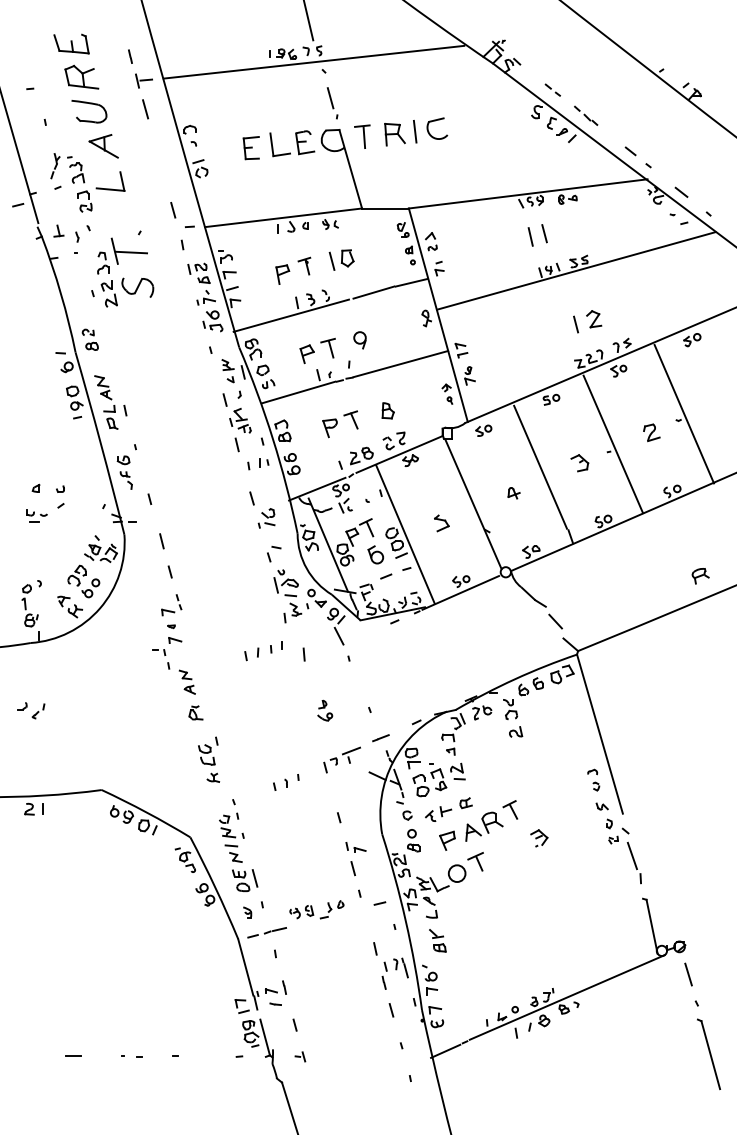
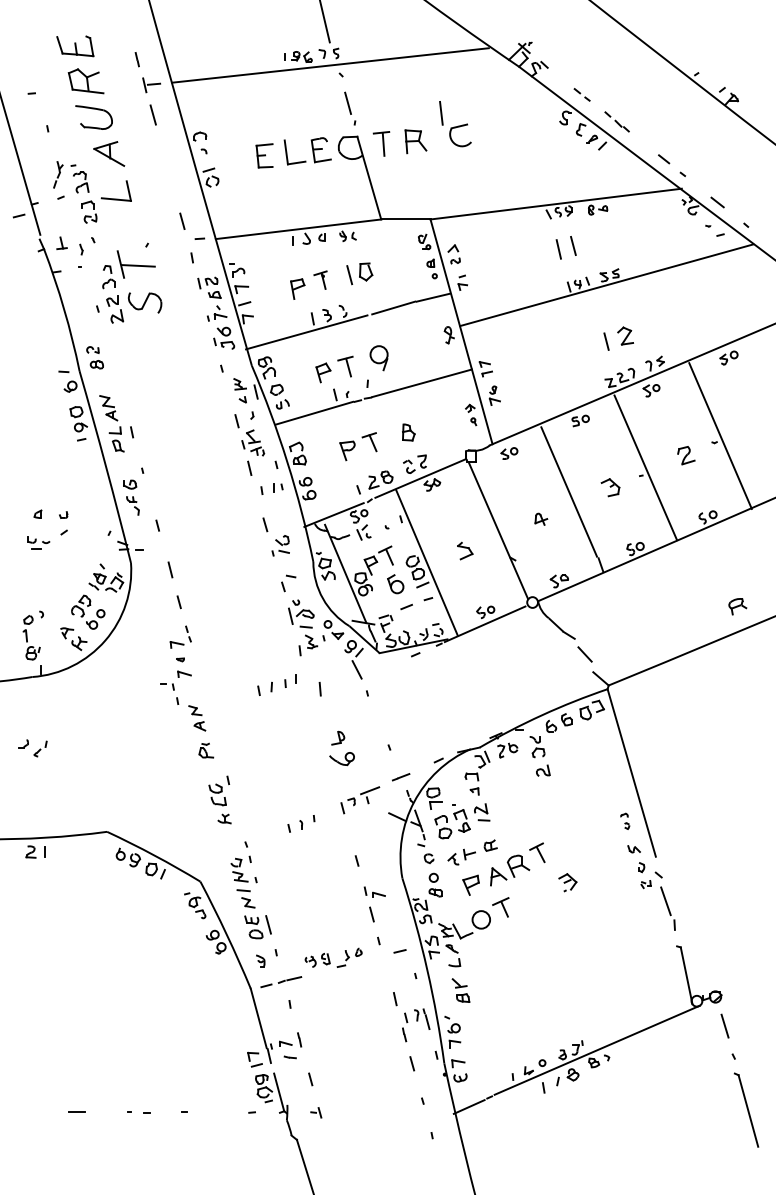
line: (415, 131) -> (441, 113), moved
part: (359, 340) -> (378, 358), size x1.4
part: (325, 710) -> (342, 748), size x1.6
part: (593, 779) -> (624, 820), size x0.7

